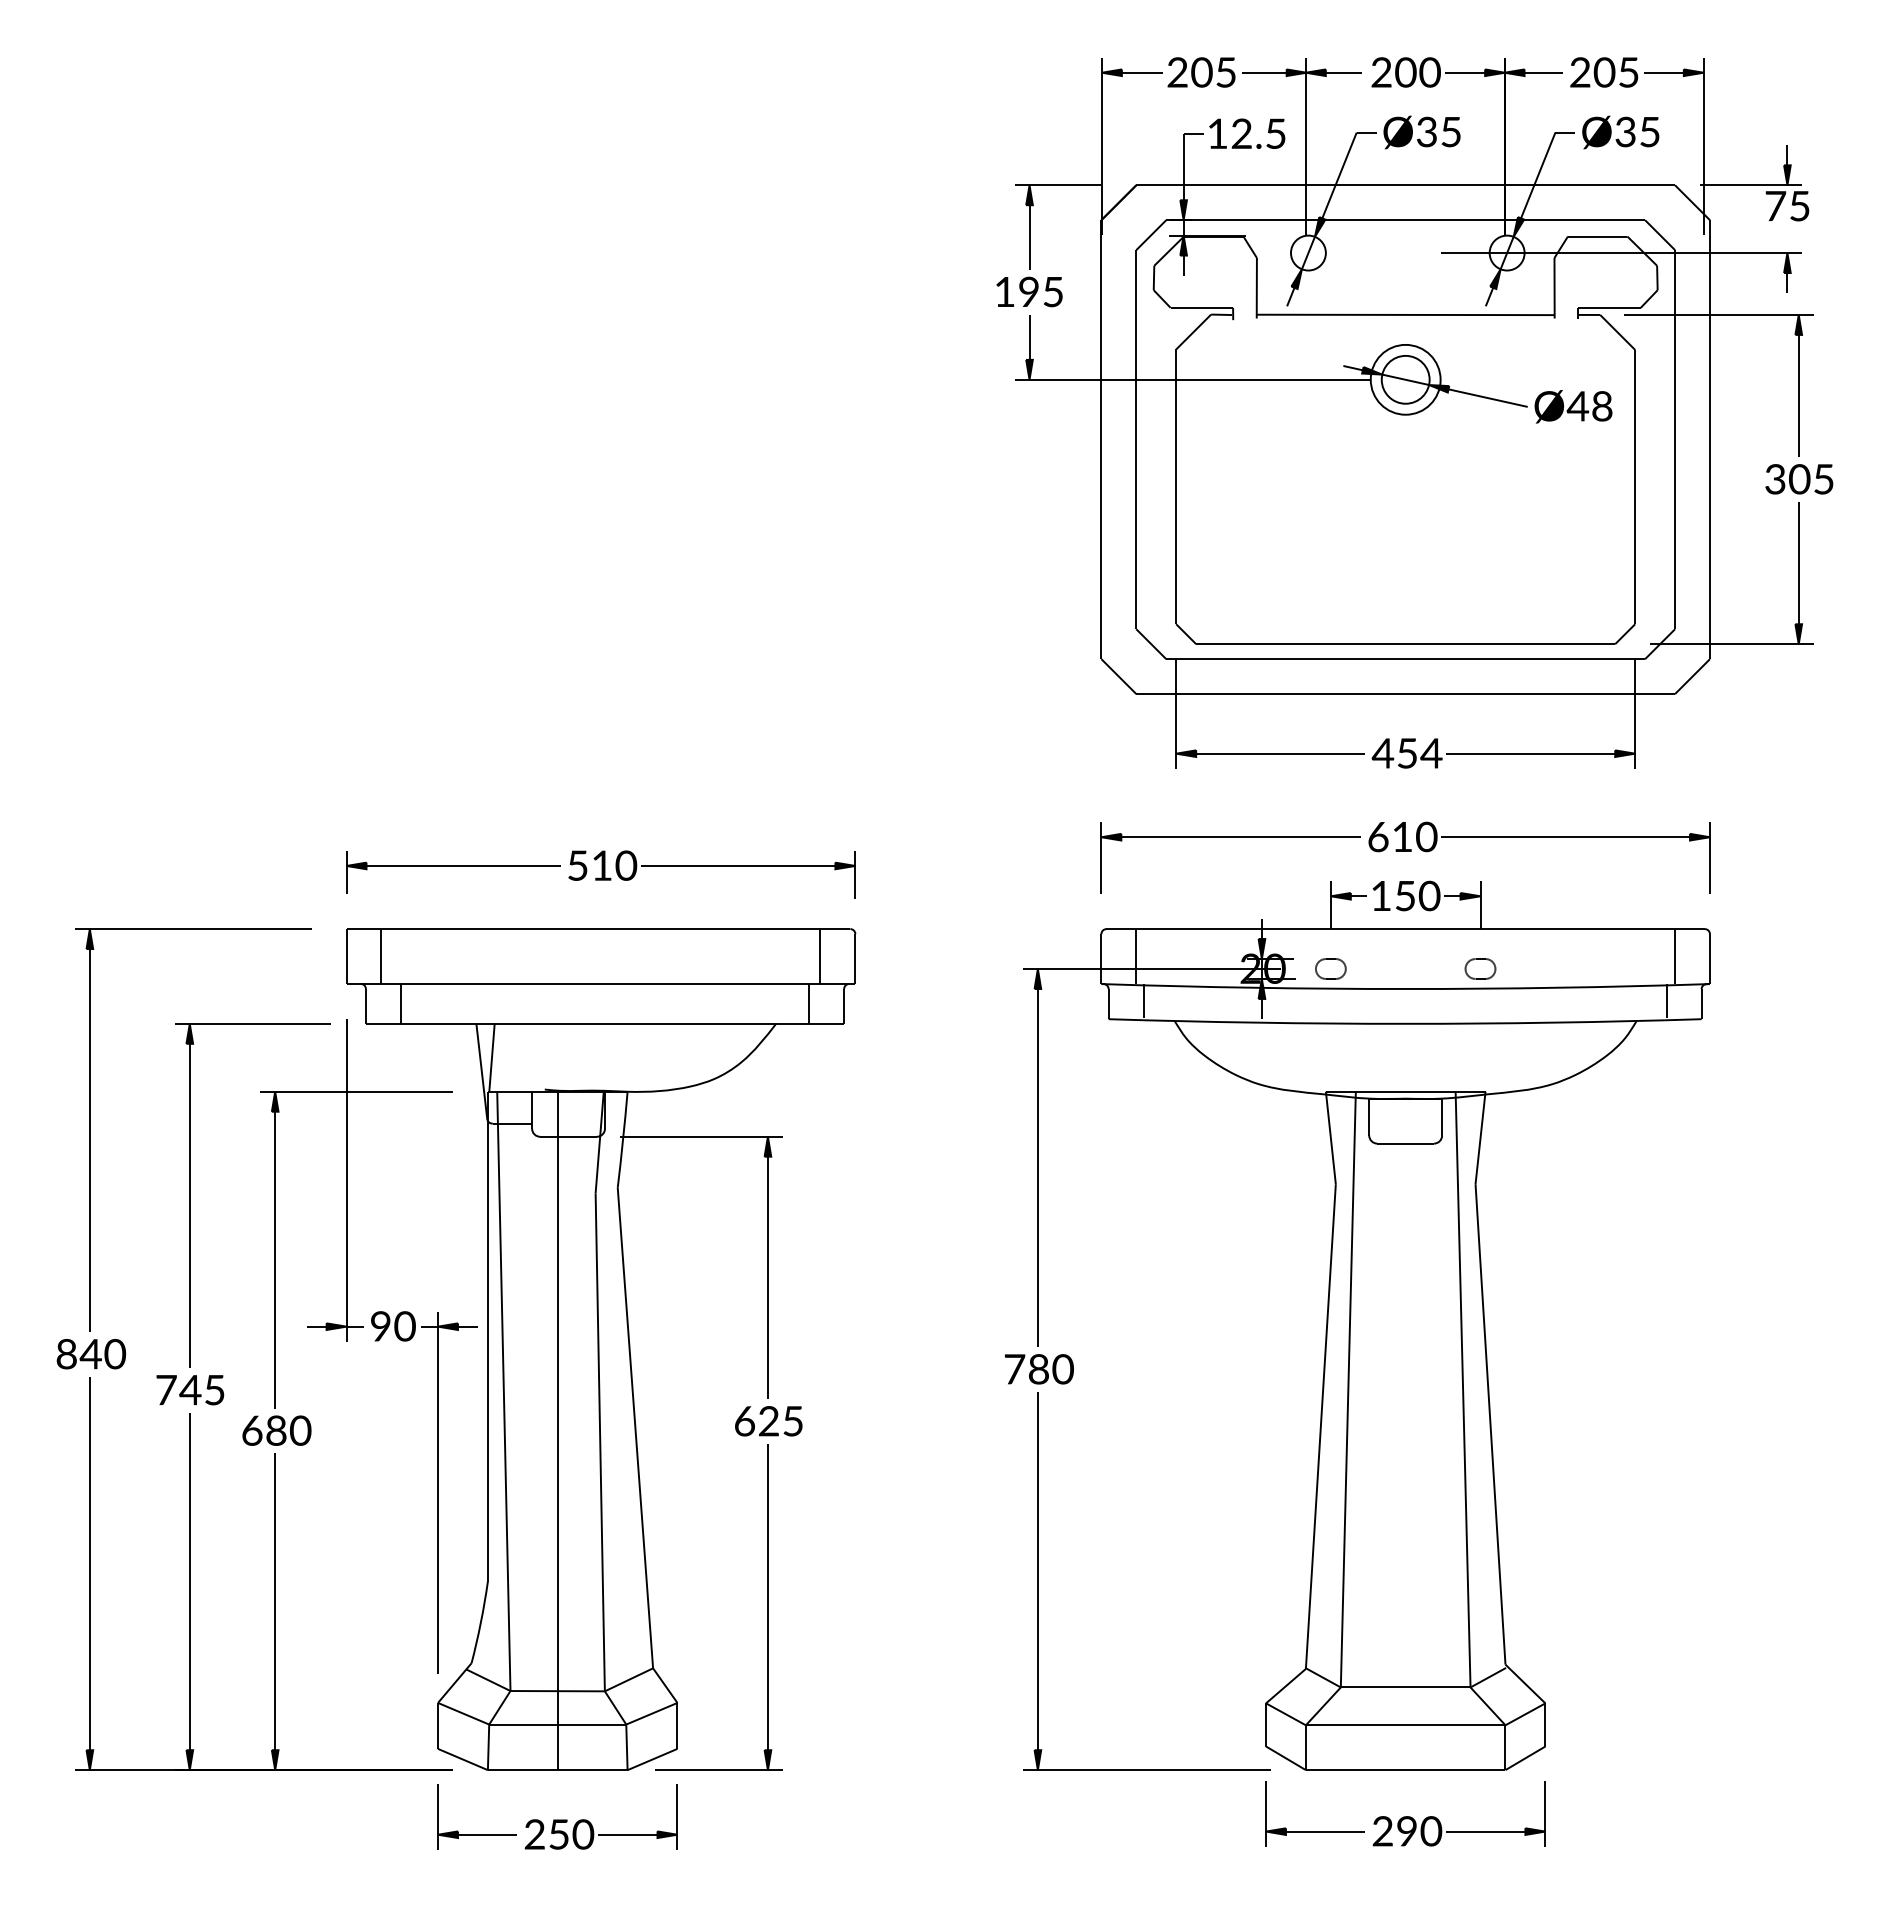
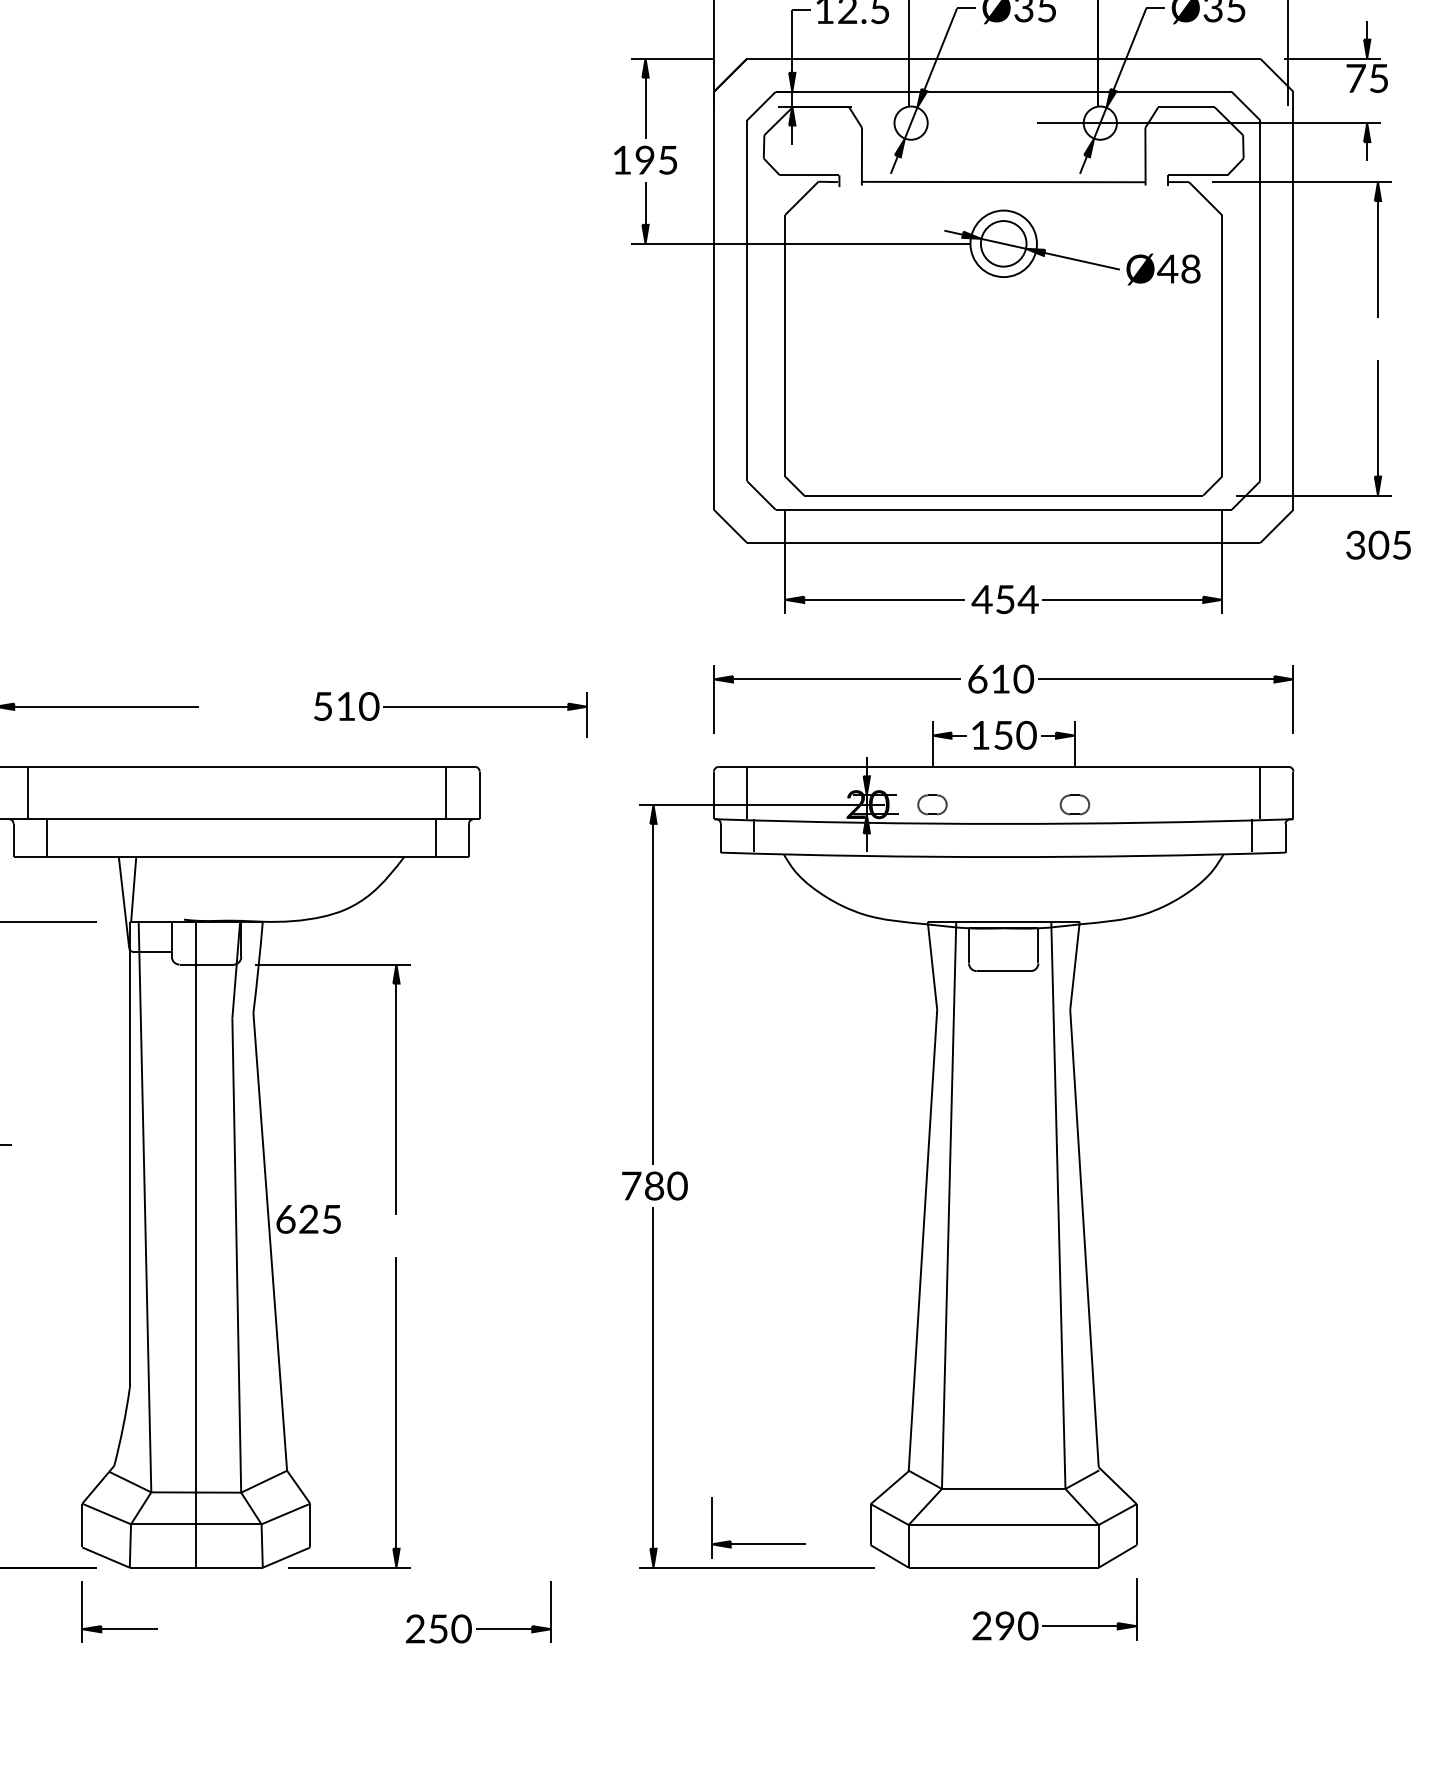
text: (1799, 479) -> (1378, 545), moved
part: (711, 866) -> (450, 707), moved
text: (768, 1421) -> (308, 1219), moved
part: (437, 1492) -> (81, 1303), removed
part: (592, 1824) -> (470, 1619), moved
part: (1314, 1831) -> (757, 1544), moved

